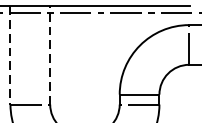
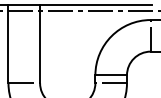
line: (50, 54) -> (40, 43), dashed -> solid
line: (10, 55) -> (8, 44), dashed -> solid

